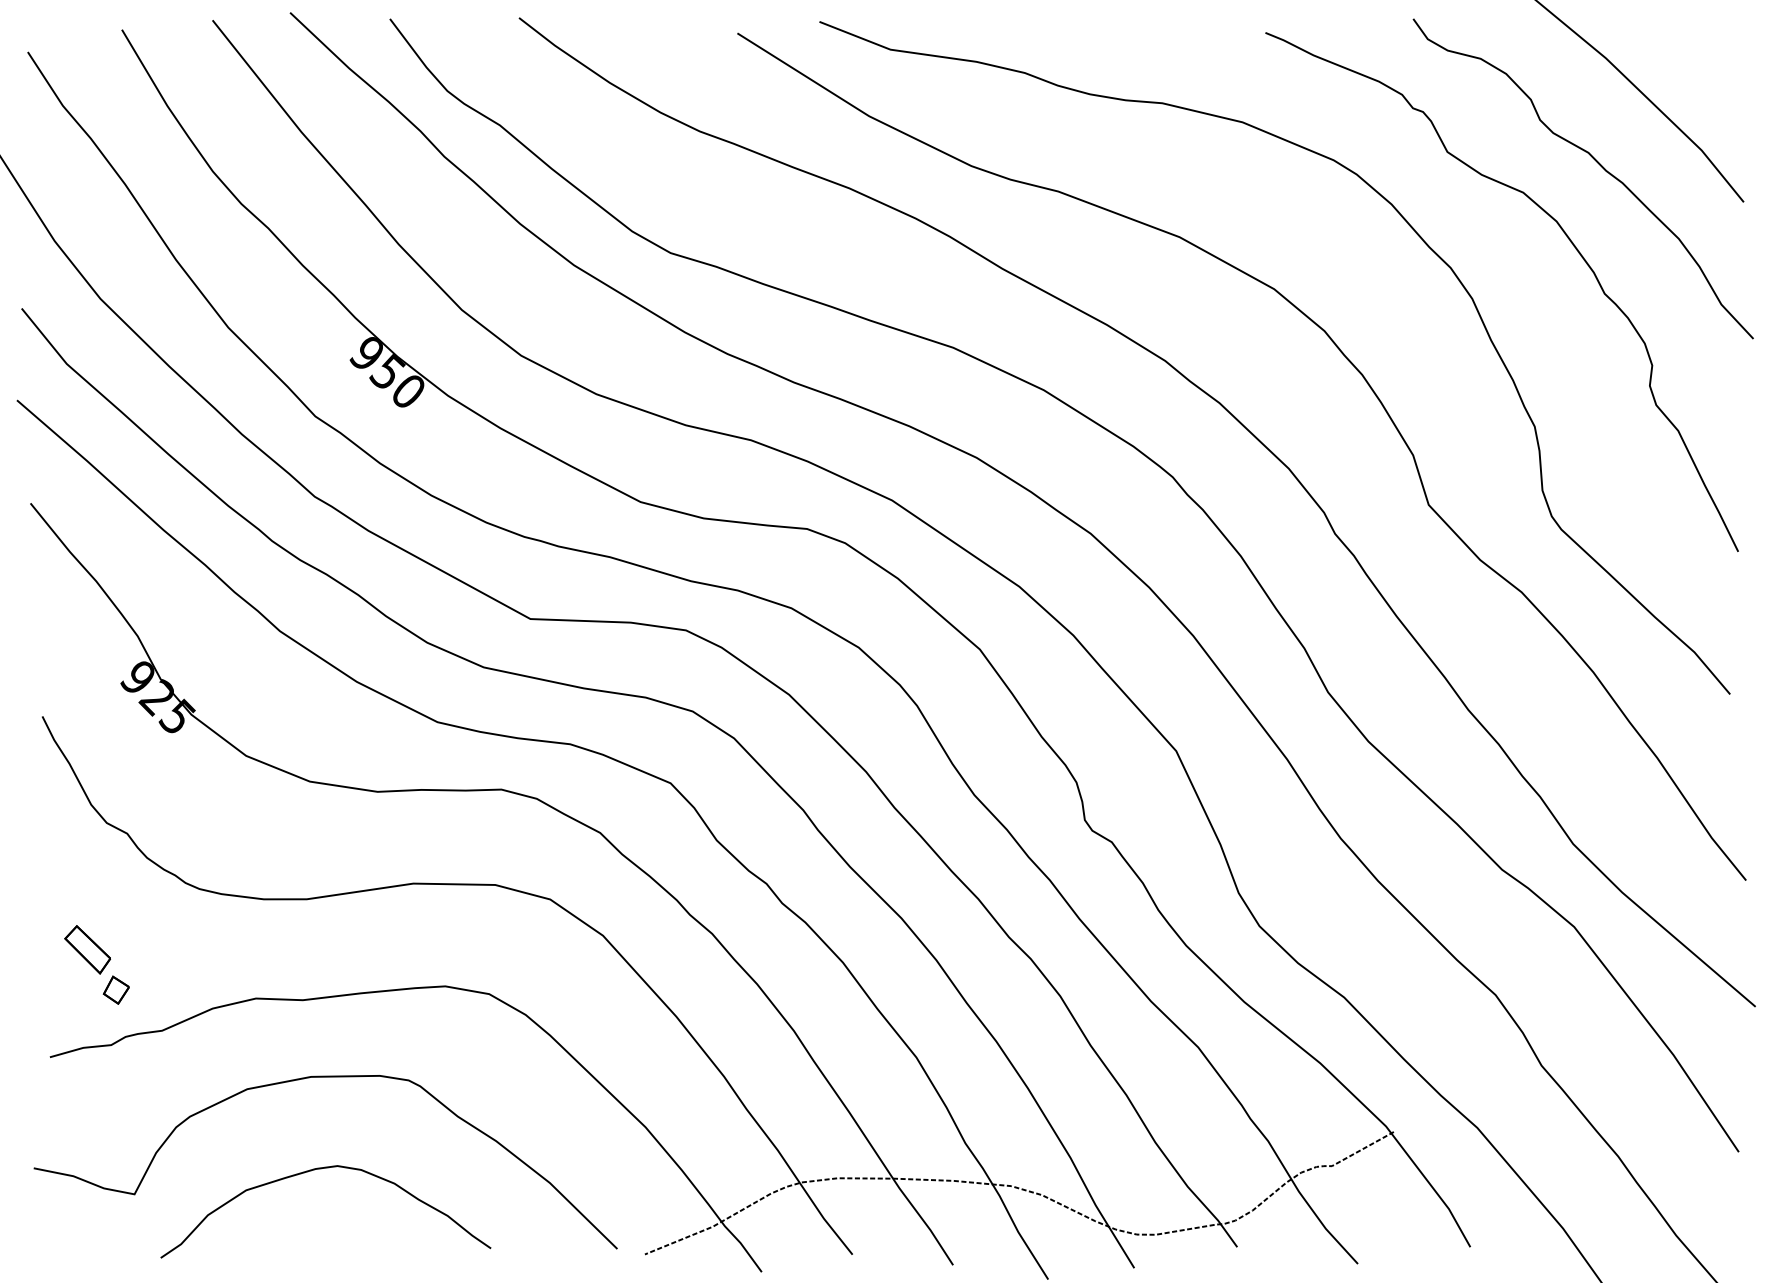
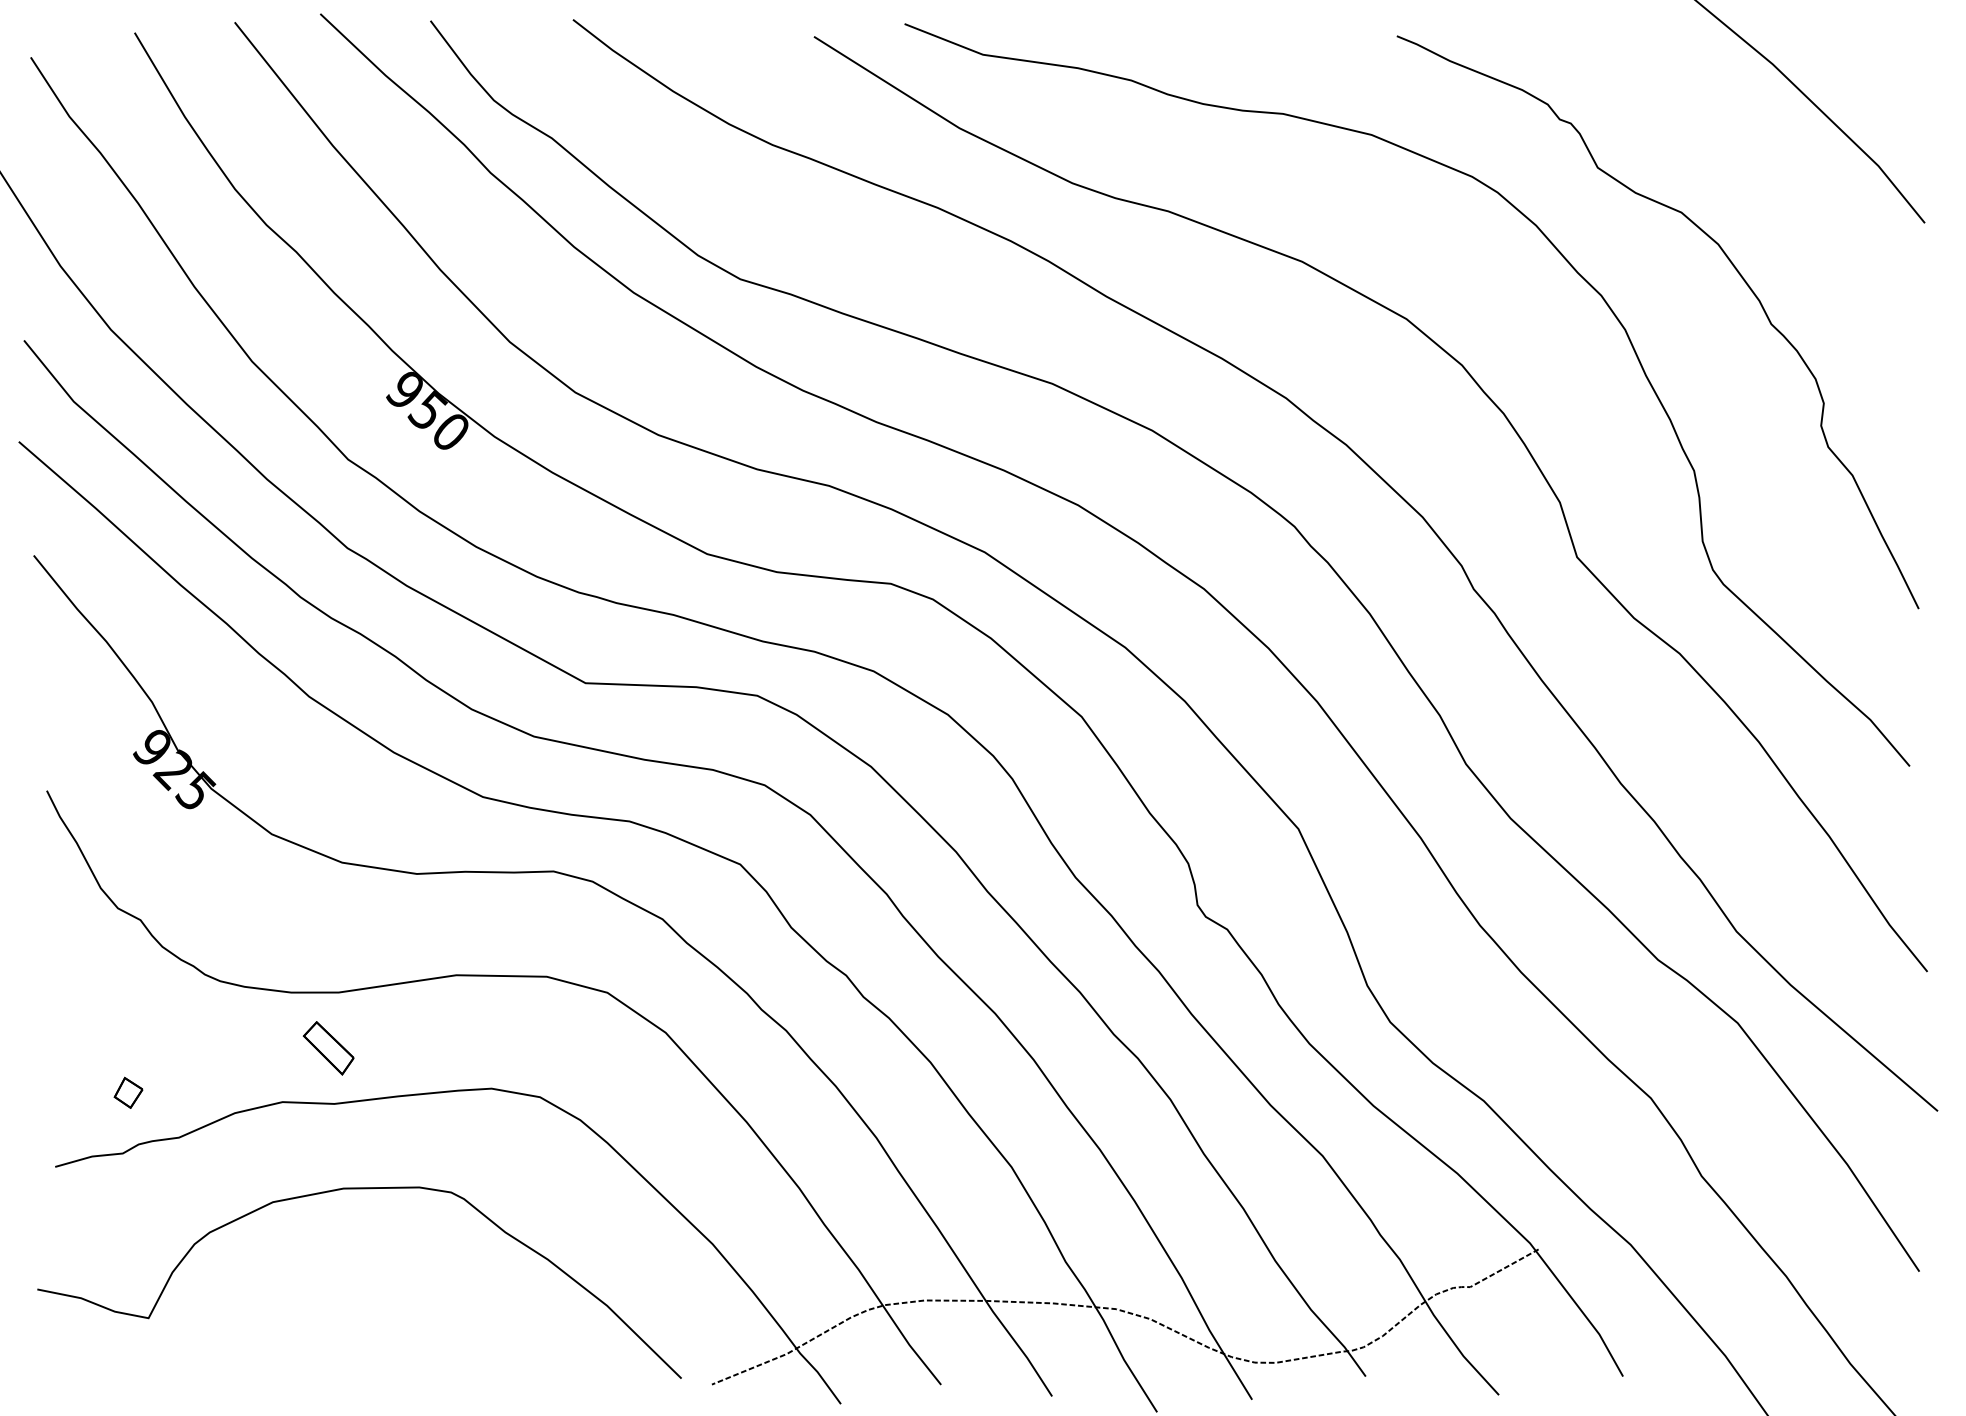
curve: (1597, 163) -> (1763, 180), removed
part: (87, 949) -> (328, 1047), moved
part: (321, 1169) -> (354, 1290), removed

